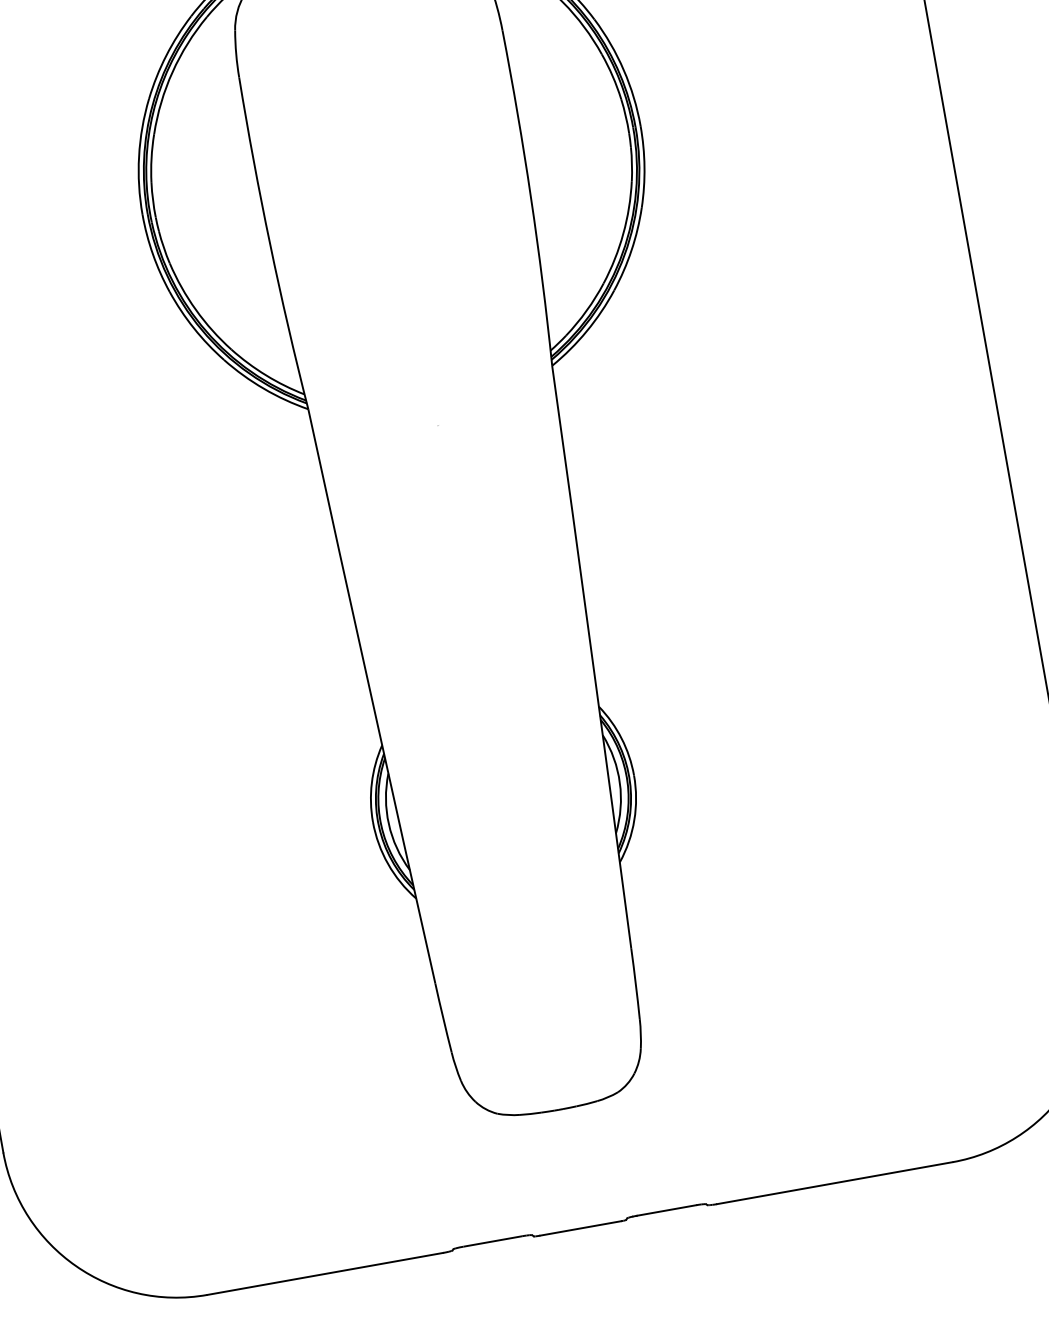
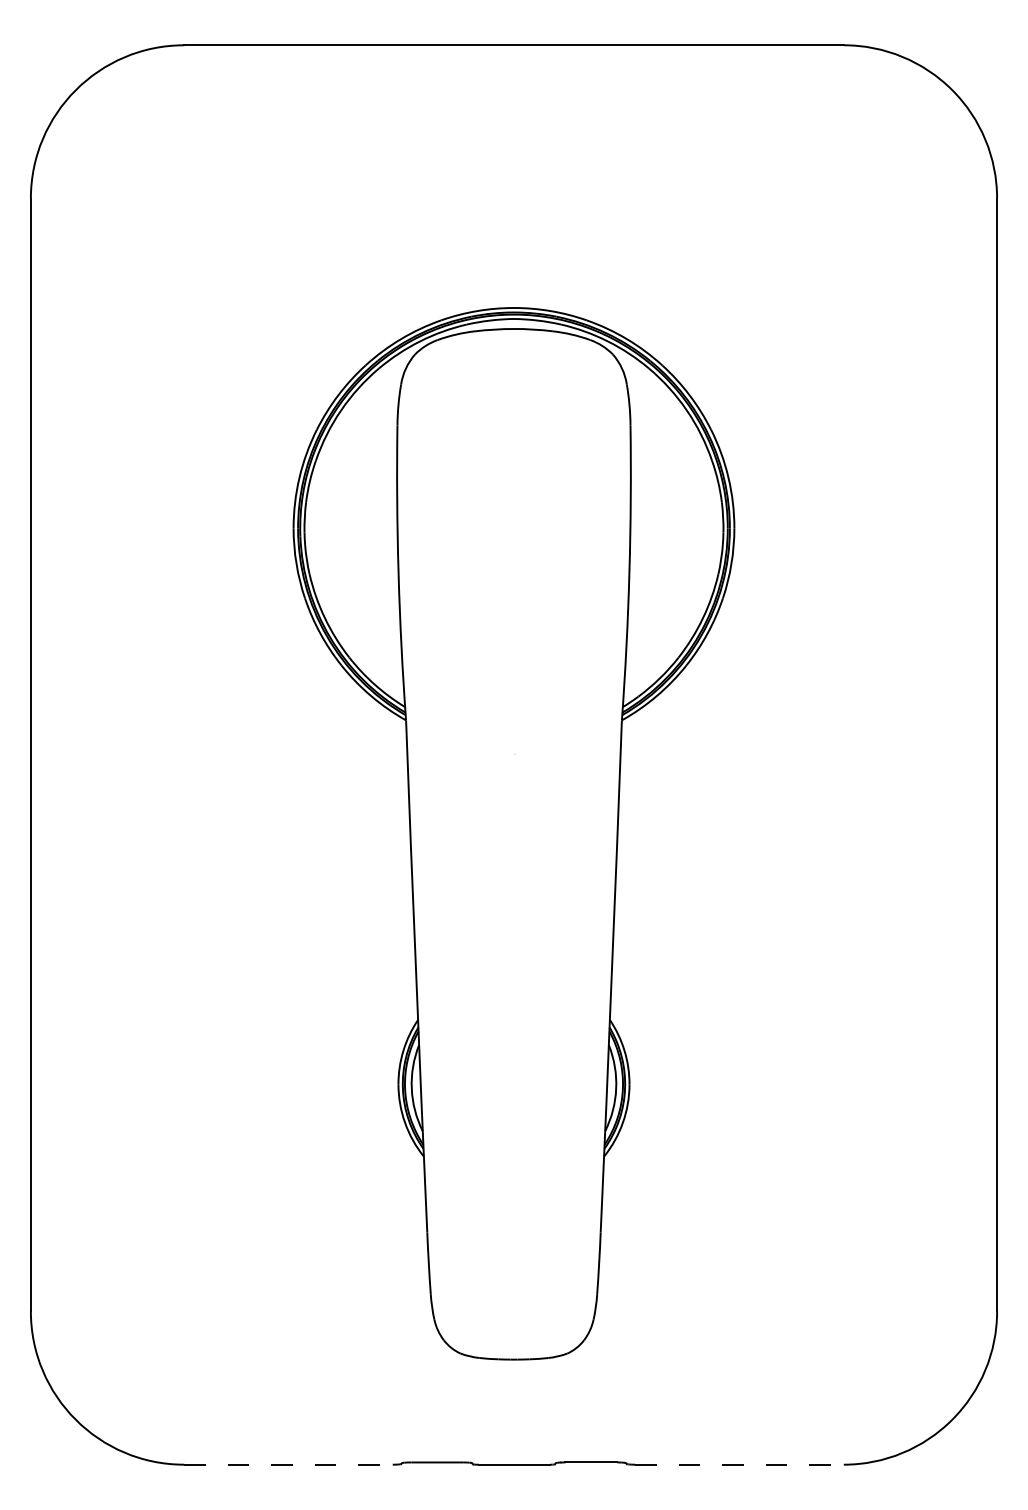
line: (834, 1182) -> (739, 1464), solid -> dashed
line: (325, 1273) -> (288, 1464), solid -> dashed

